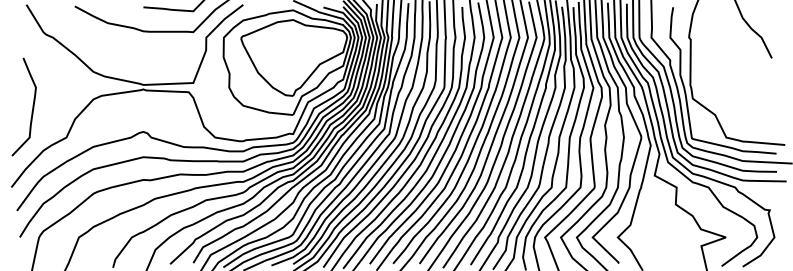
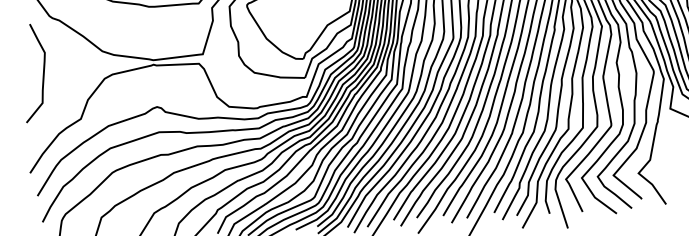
curve: (32, 106) -> (42, 71), moved

